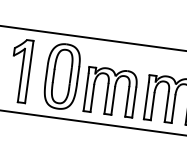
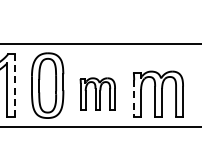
line: (29, 71) -> (14, 85), solid -> dashed
part: (110, 90) -> (97, 93), size x0.7
line: (146, 101) -> (134, 99), solid -> dashed

